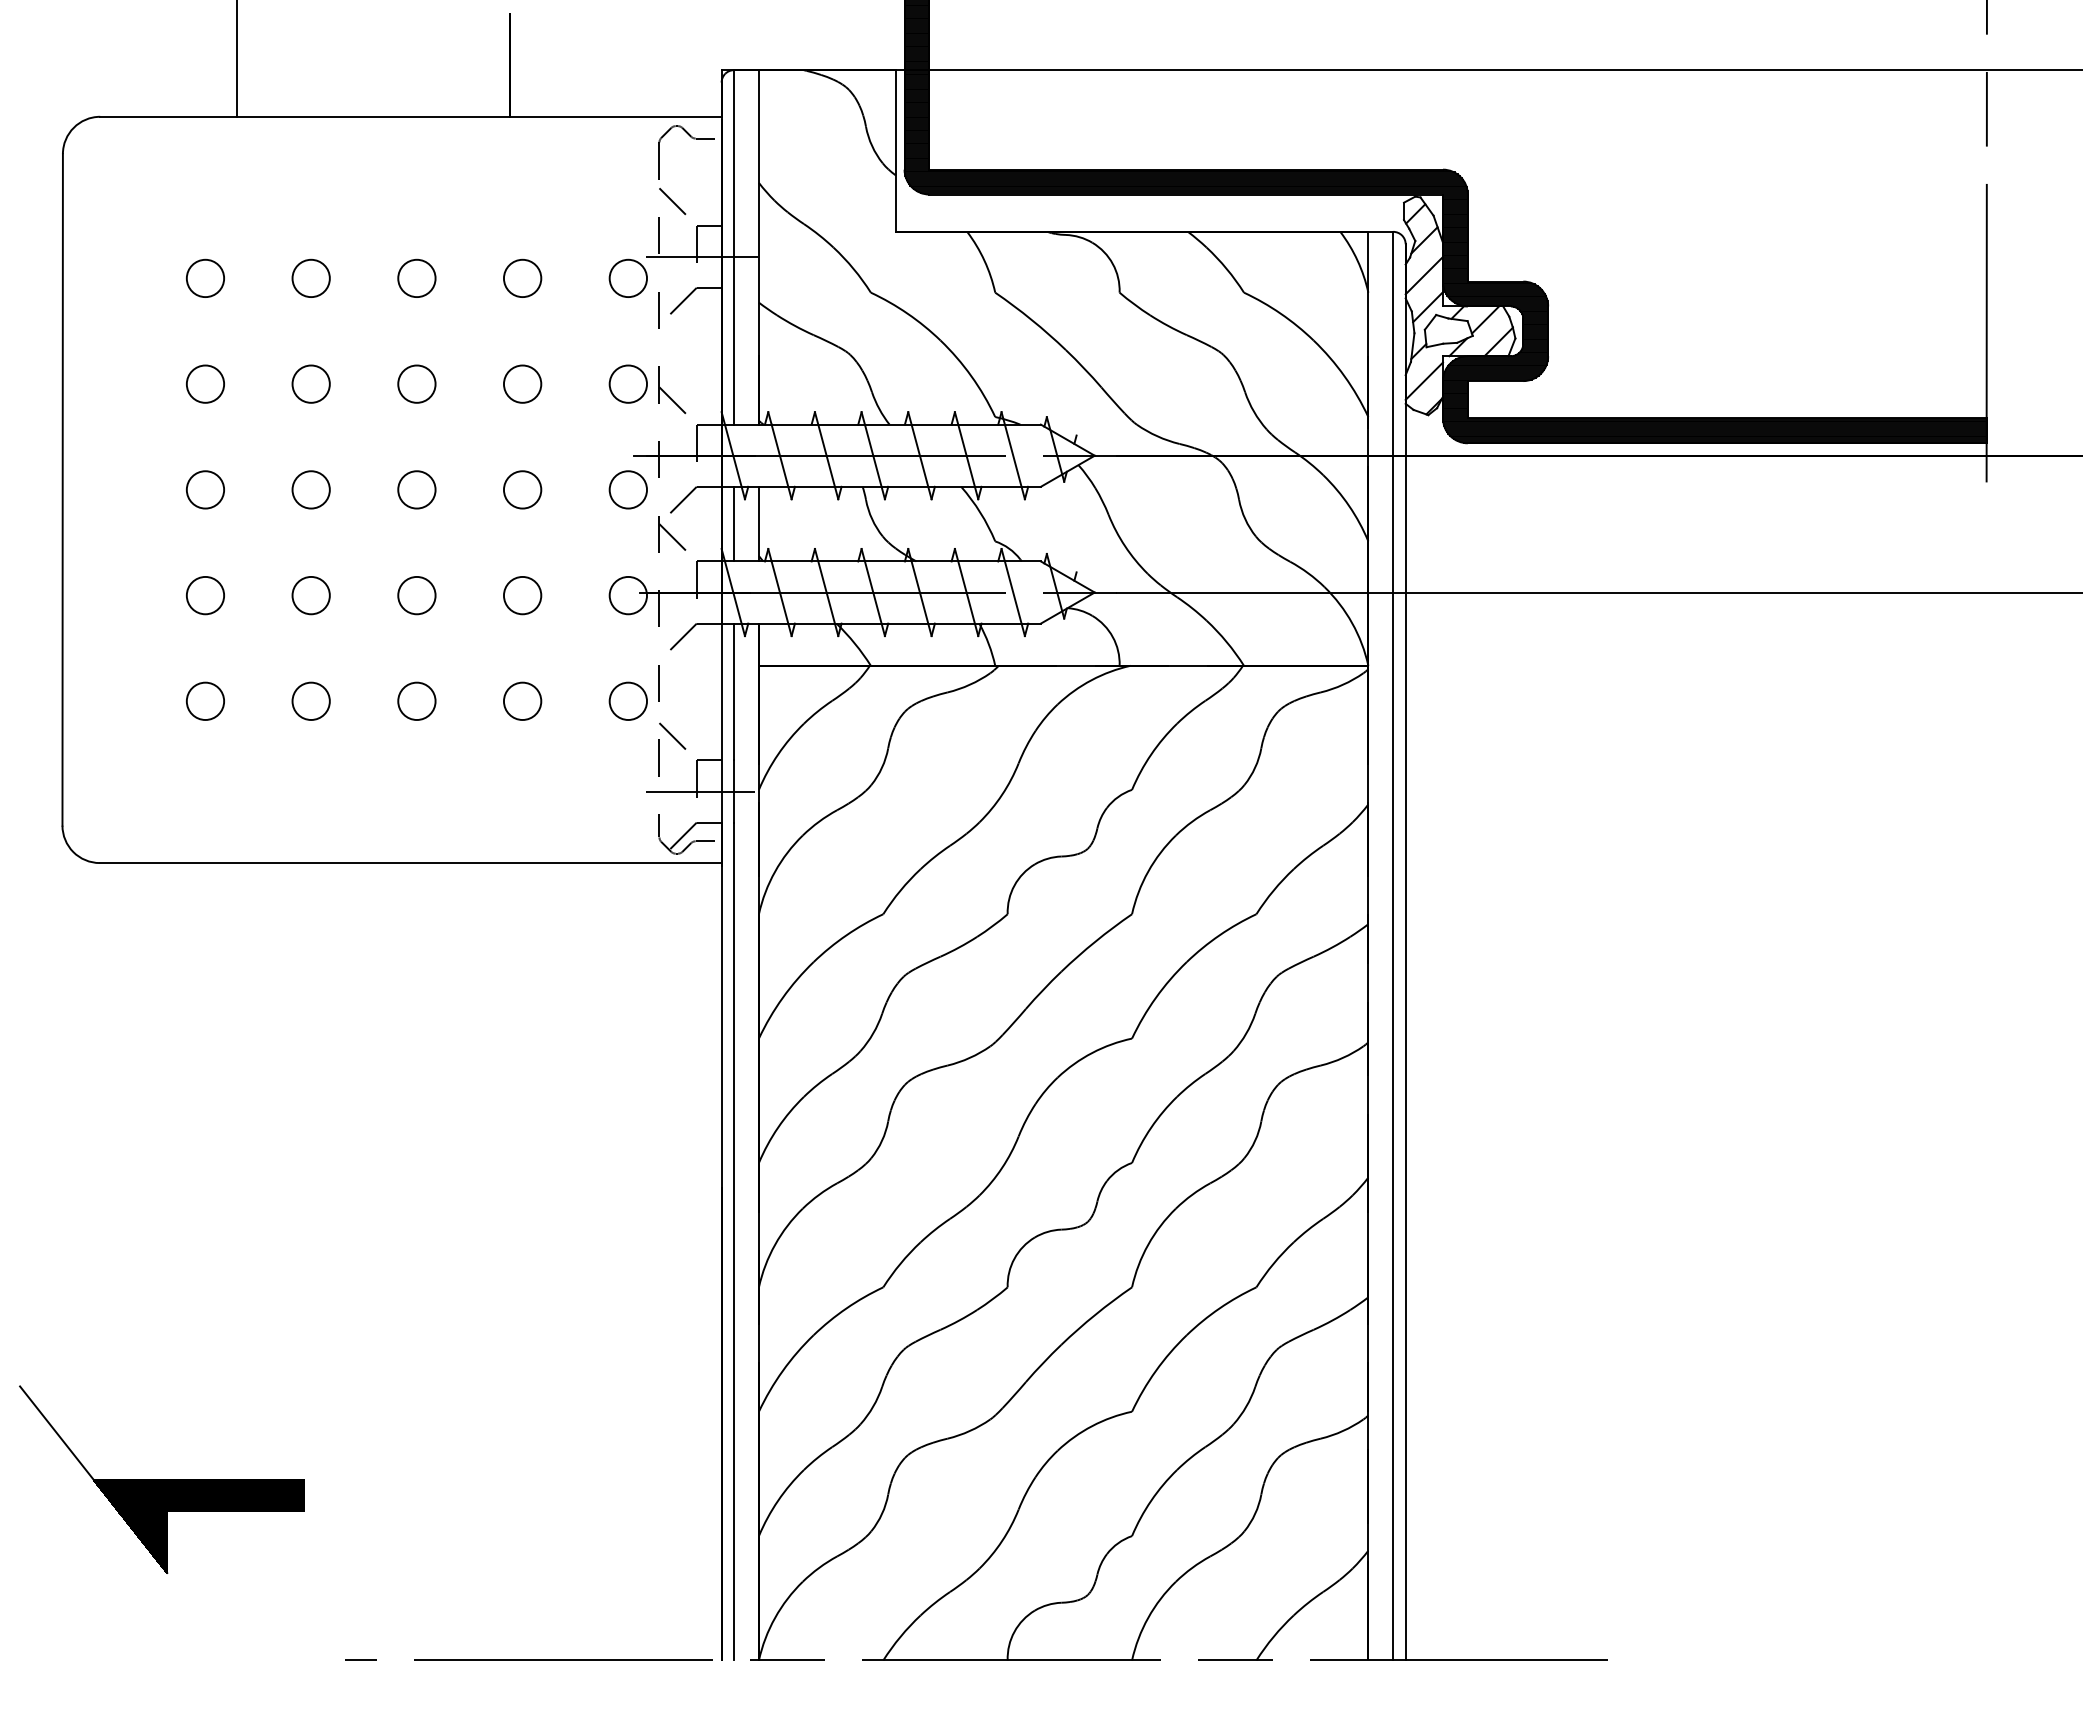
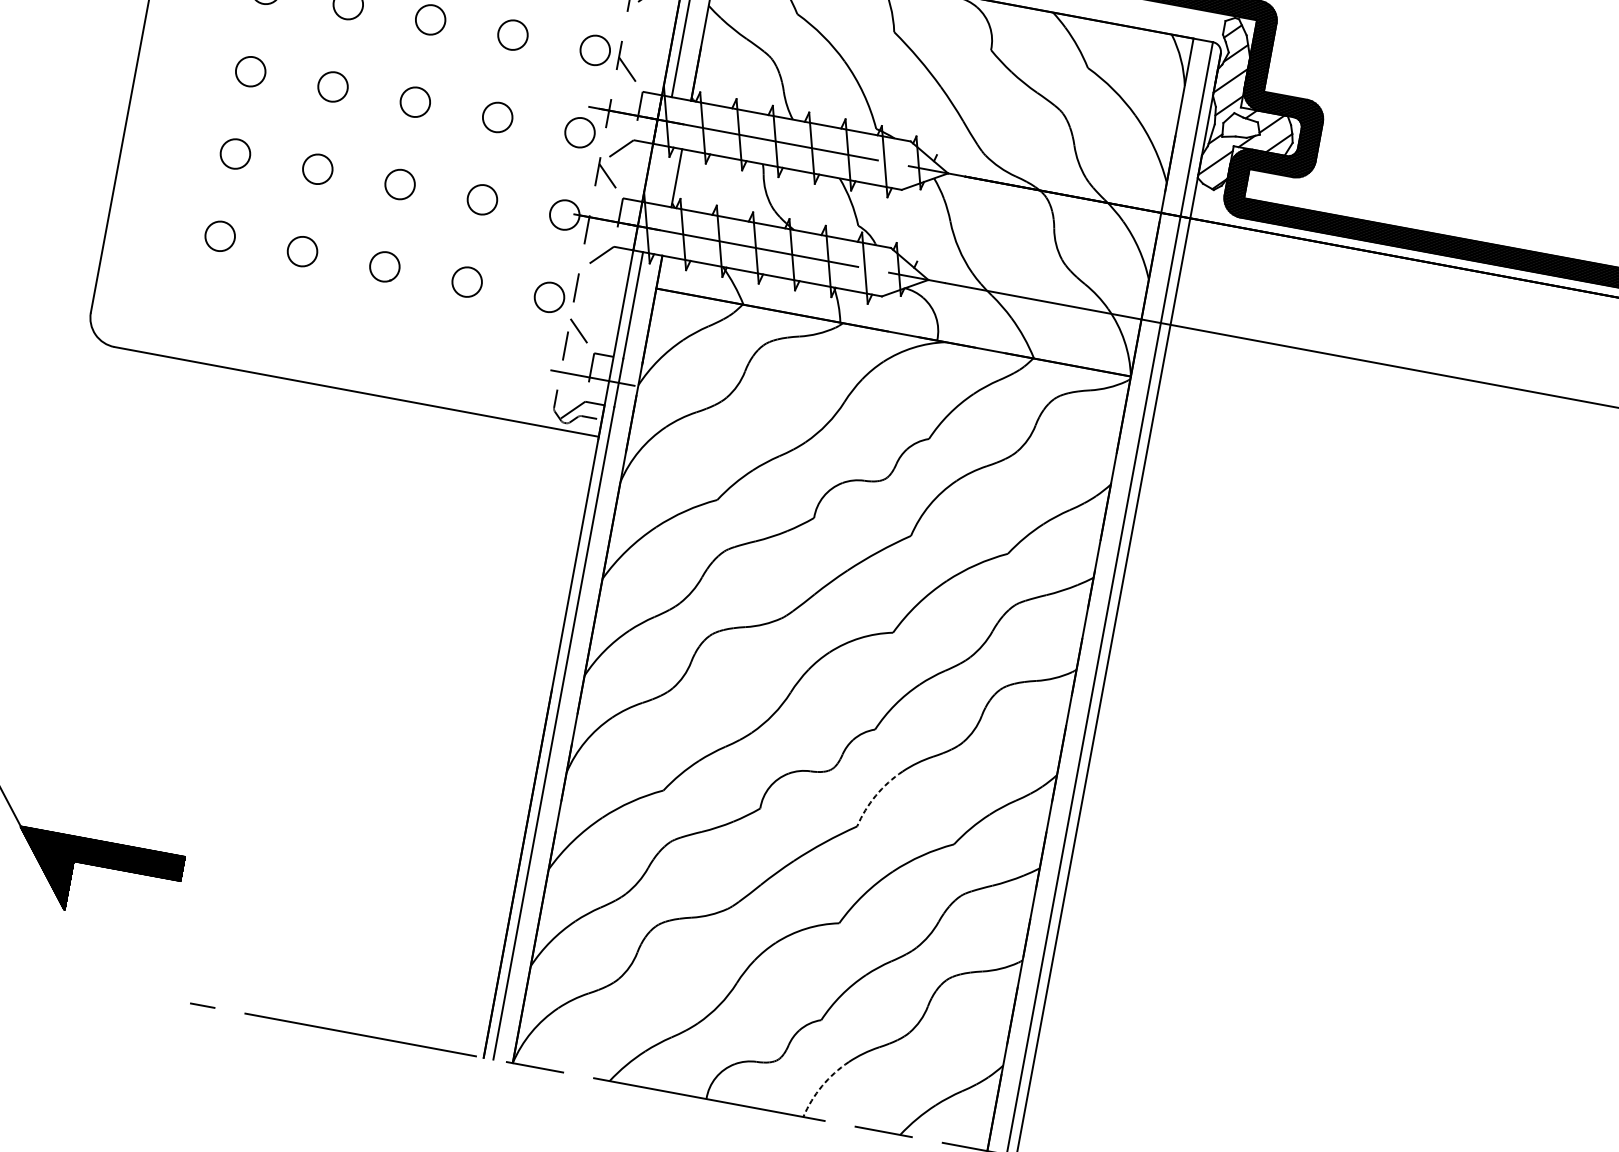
line: (734, 523) -> (657, 174), removed
arc: (1148, 1244) -> (876, 795), solid -> dashed
arc: (1148, 1617) -> (822, 1085), solid -> dashed

